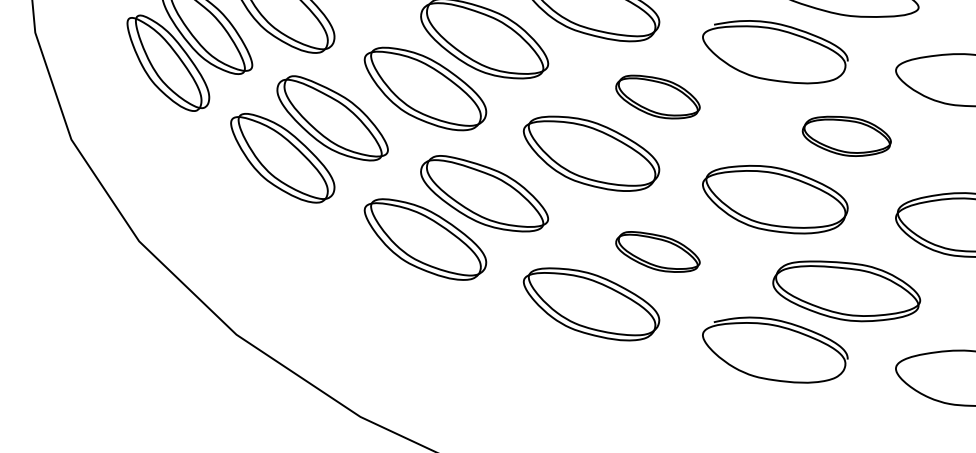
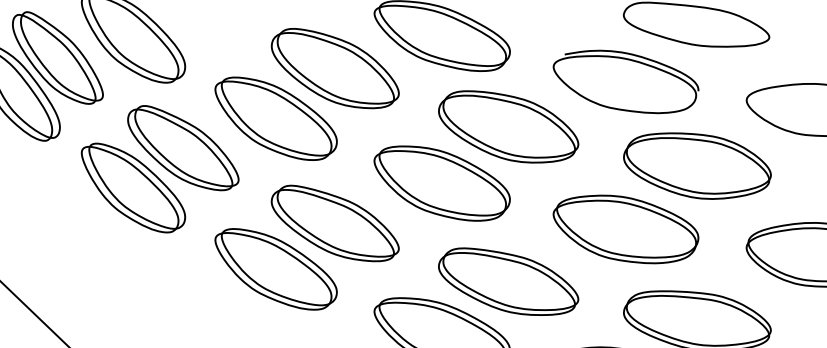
part: (657, 96) -> (508, 126), size x1.67
part: (846, 136) -> (697, 166), size x1.67
part: (657, 251) -> (508, 281), size x1.67

